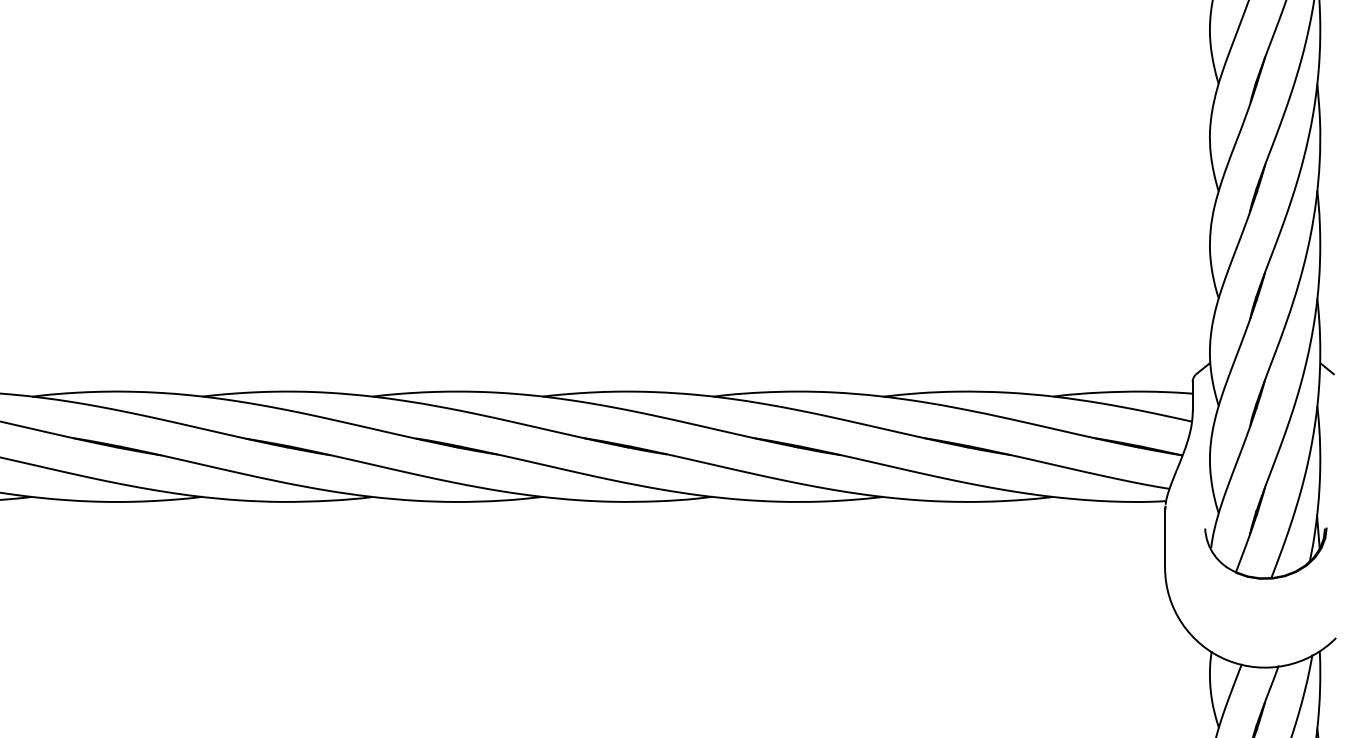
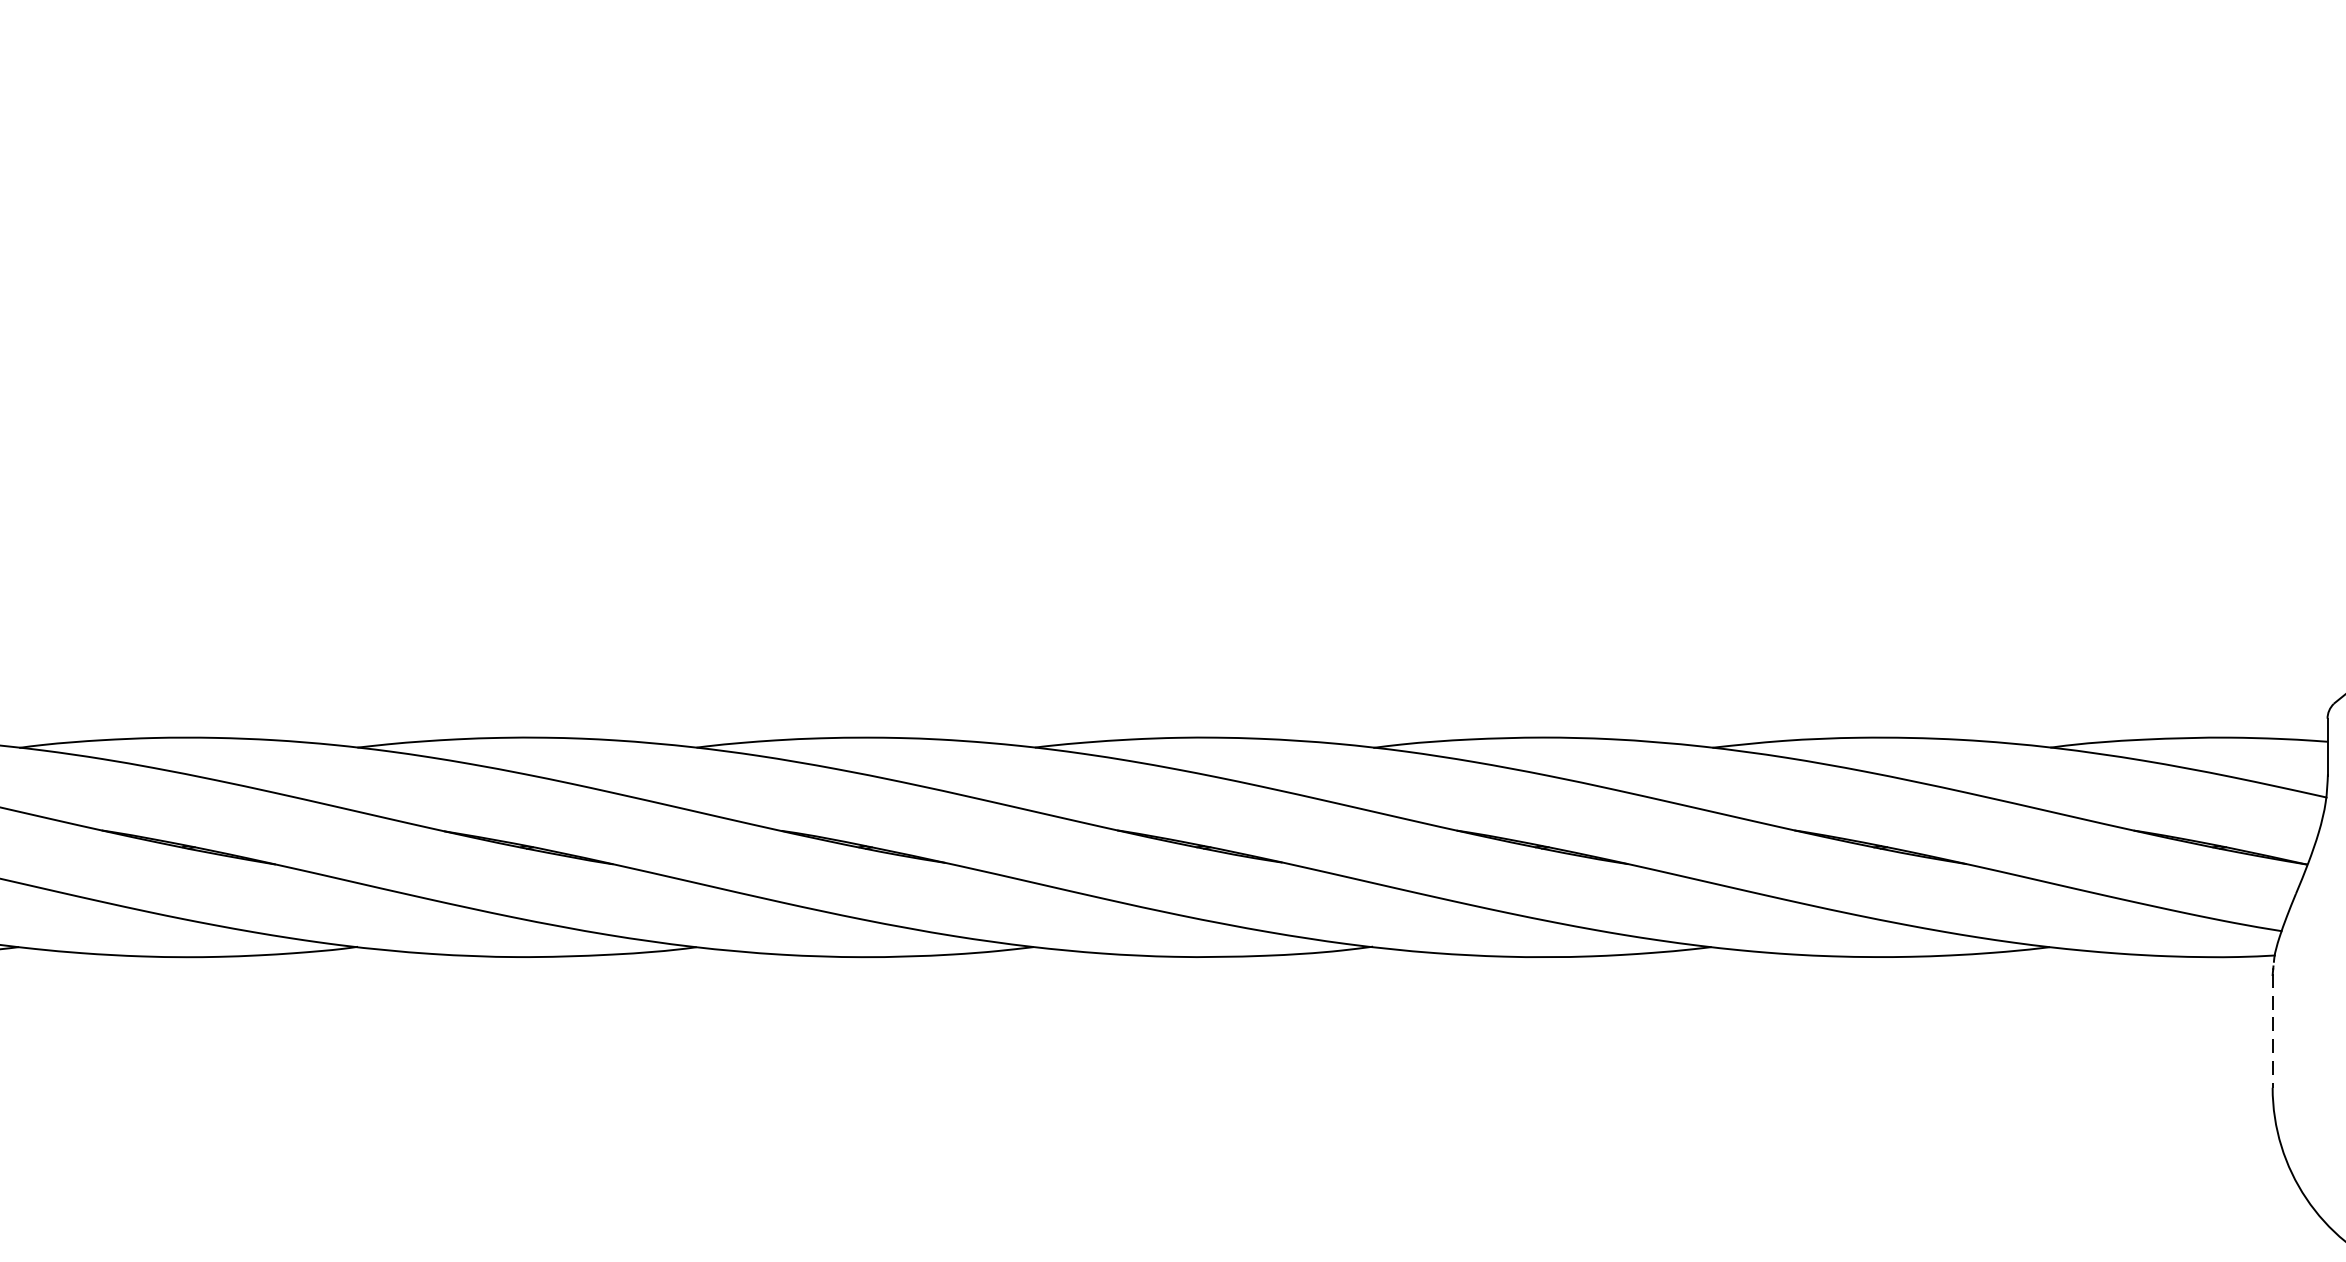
line: (1165, 538) -> (2273, 1029), solid -> dashed

